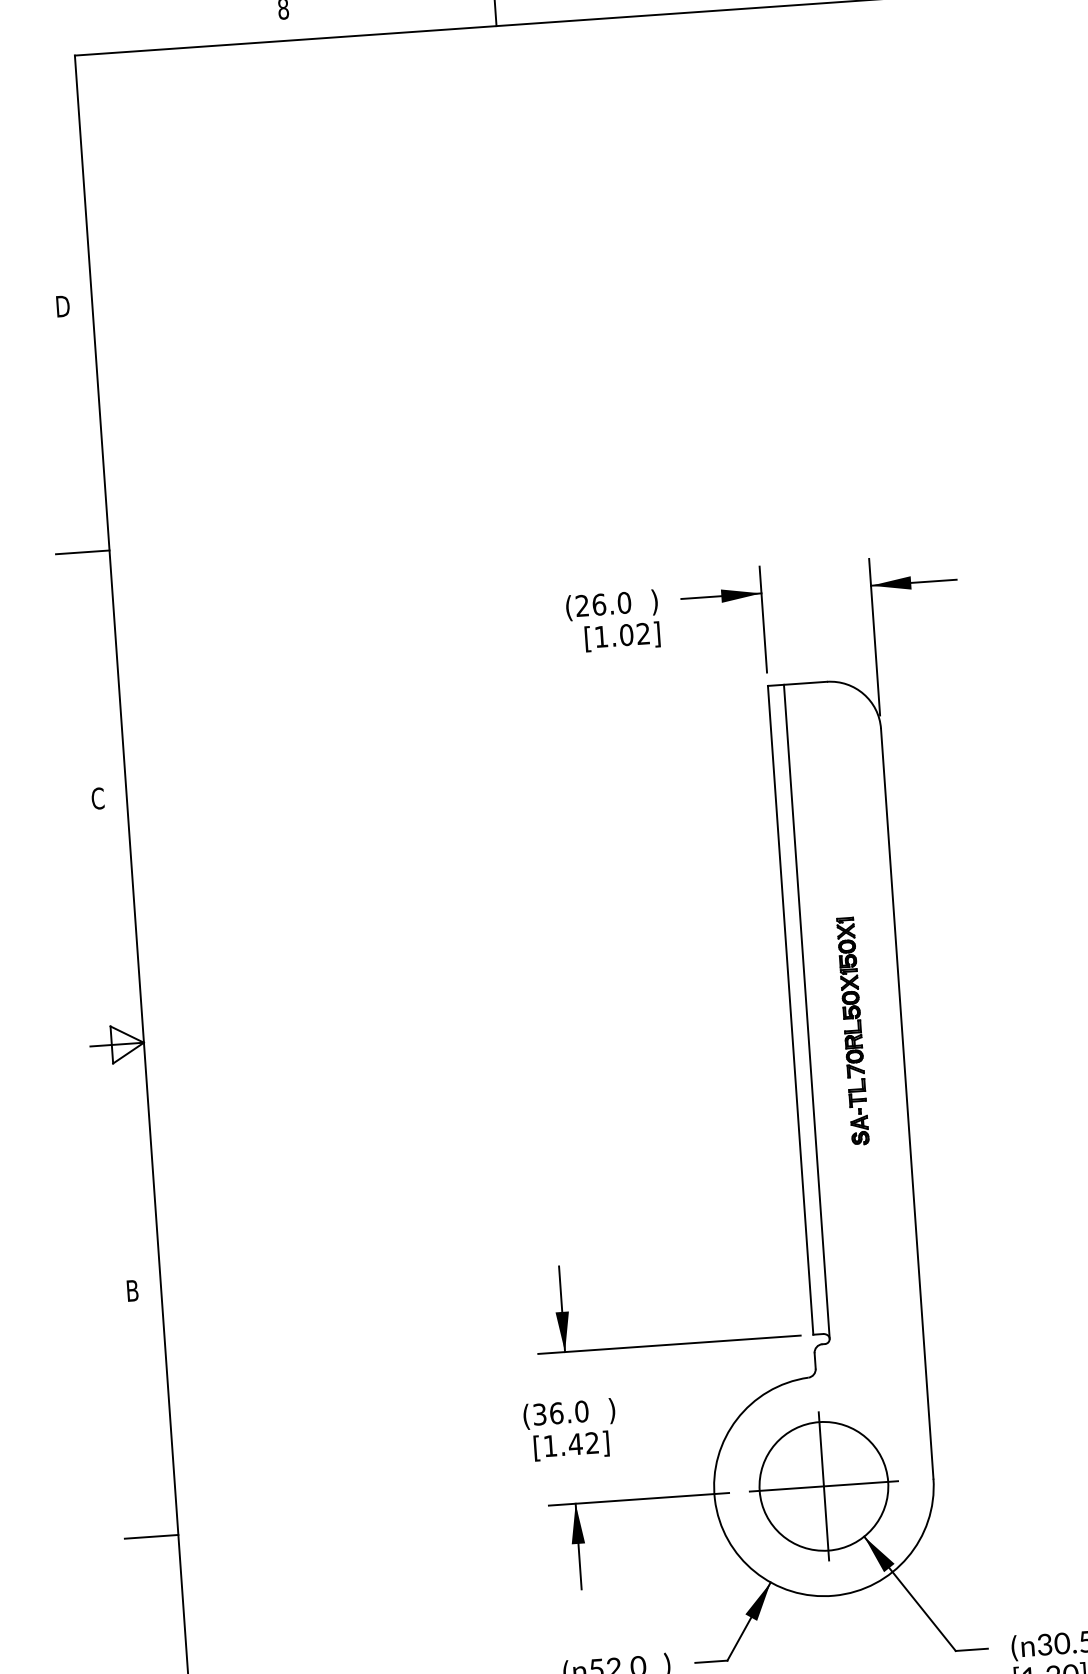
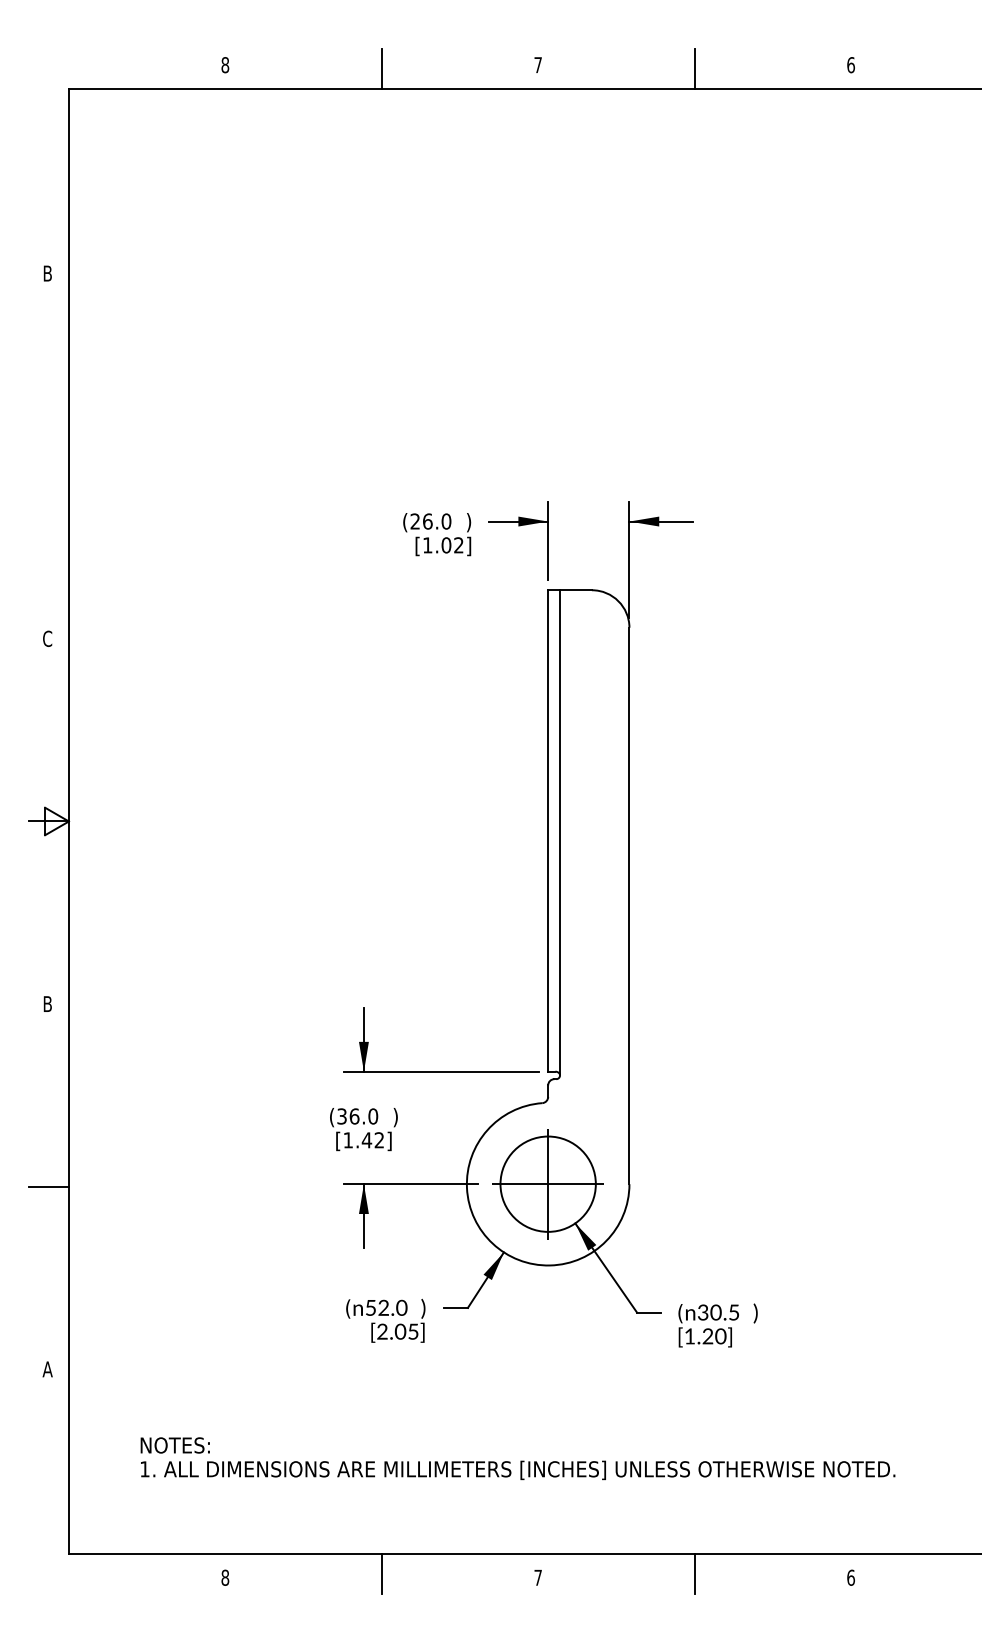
text: (63, 306) -> (47, 273), D -> B
line: (81, 552) -> (48, 456), removed
part: (853, 1031) -> (593, 849), removed

